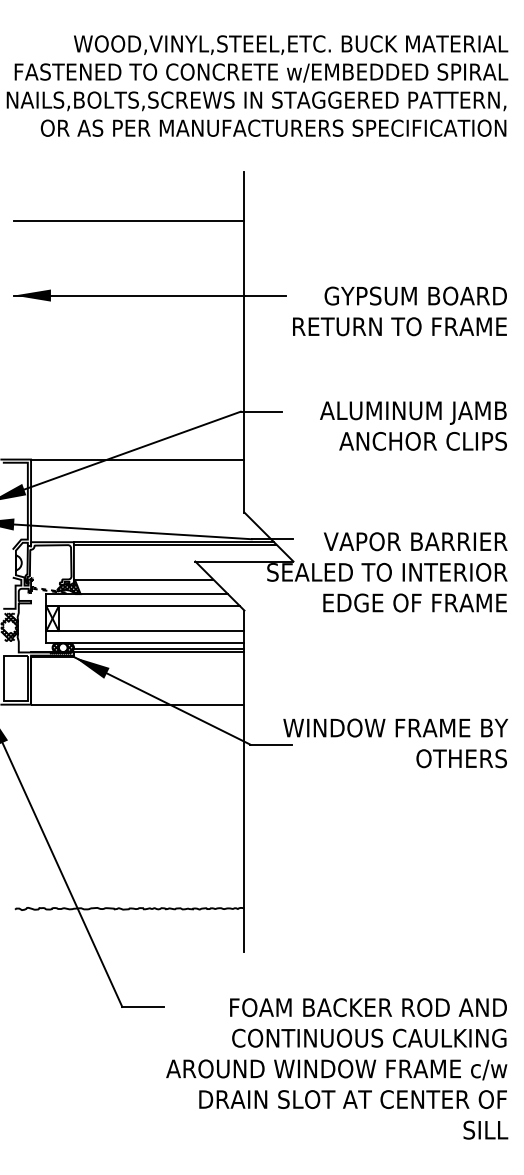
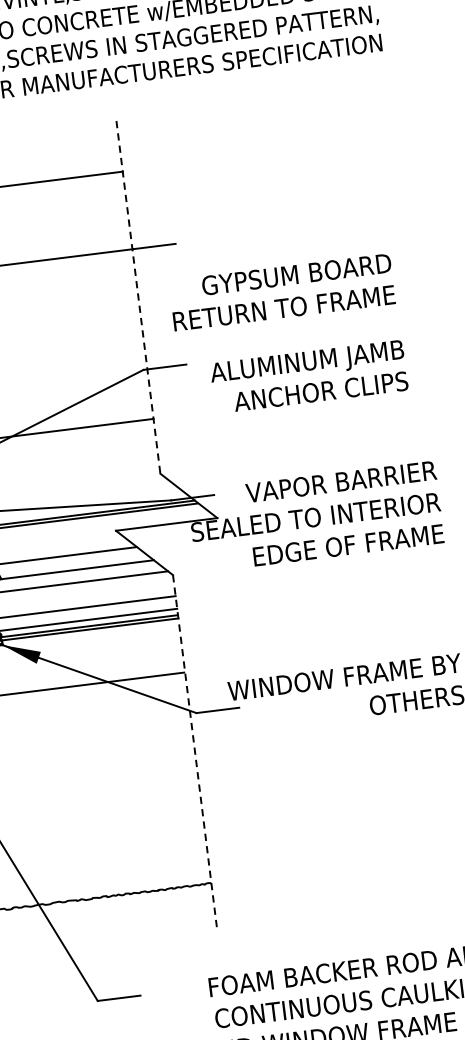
text: (399, 311) -> (281, 292), moved
line: (244, 342) -> (138, 297), solid -> dashed
text: (413, 425) -> (309, 376), moved
line: (244, 781) -> (195, 751), solid -> dashed

